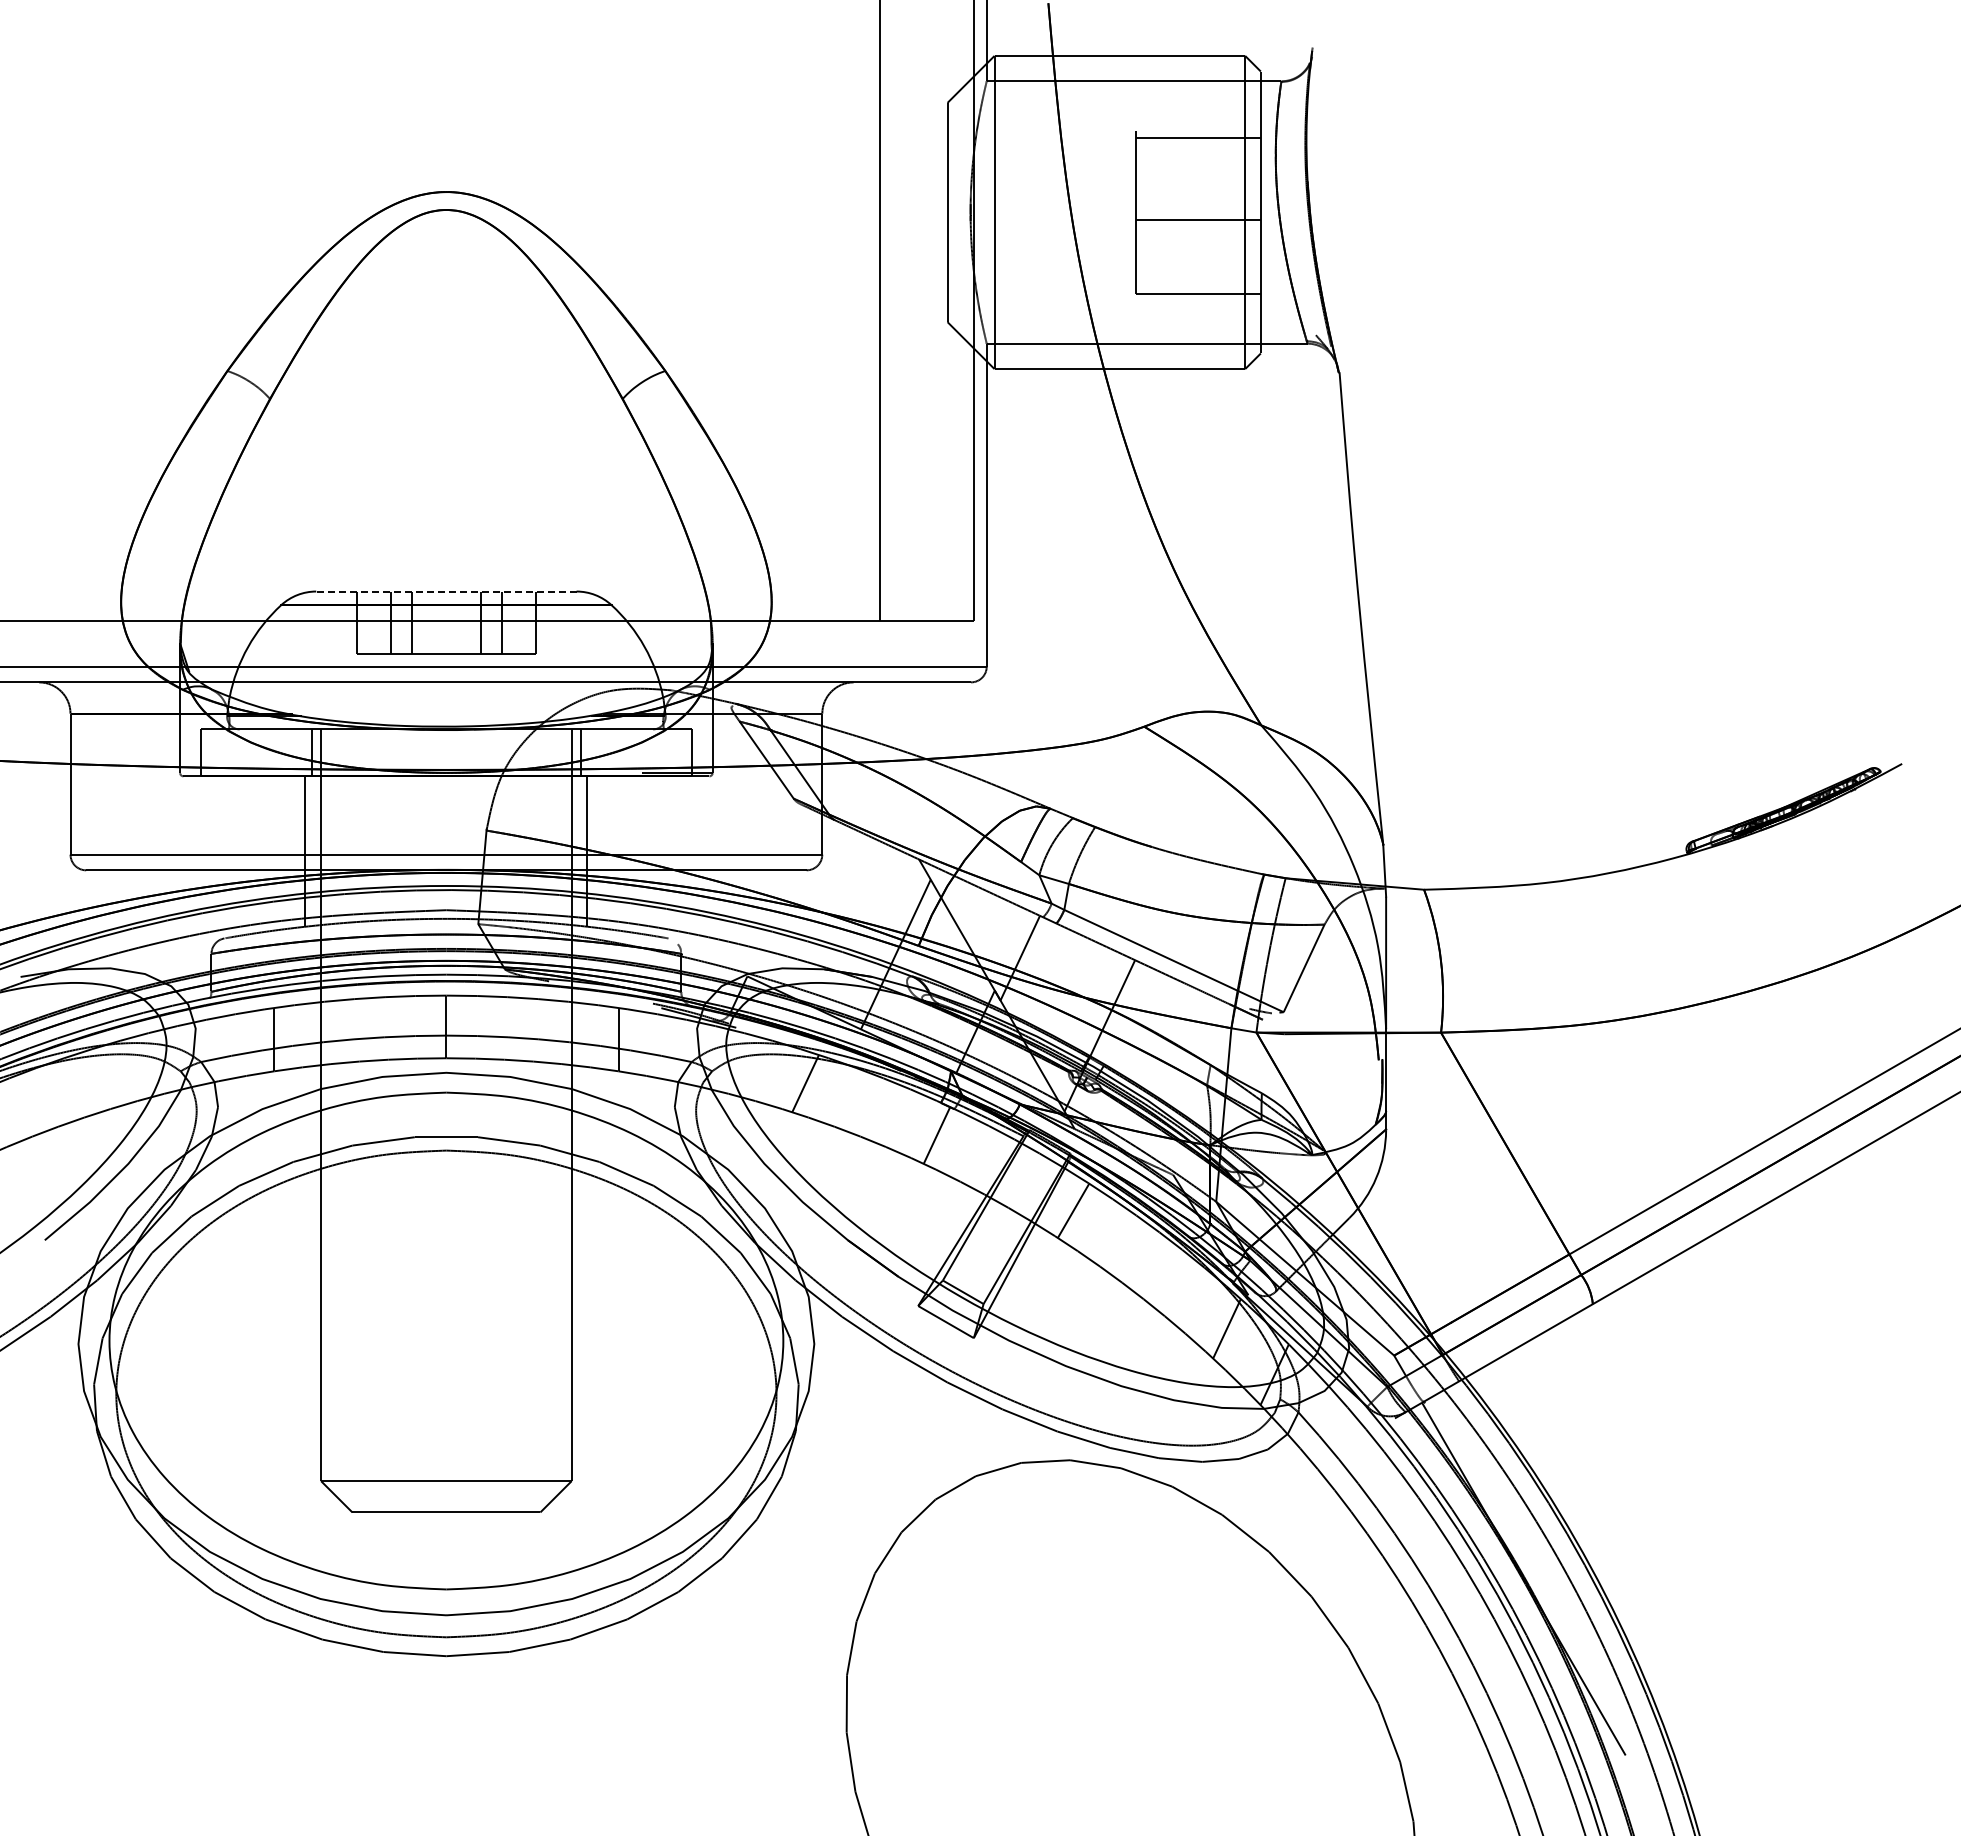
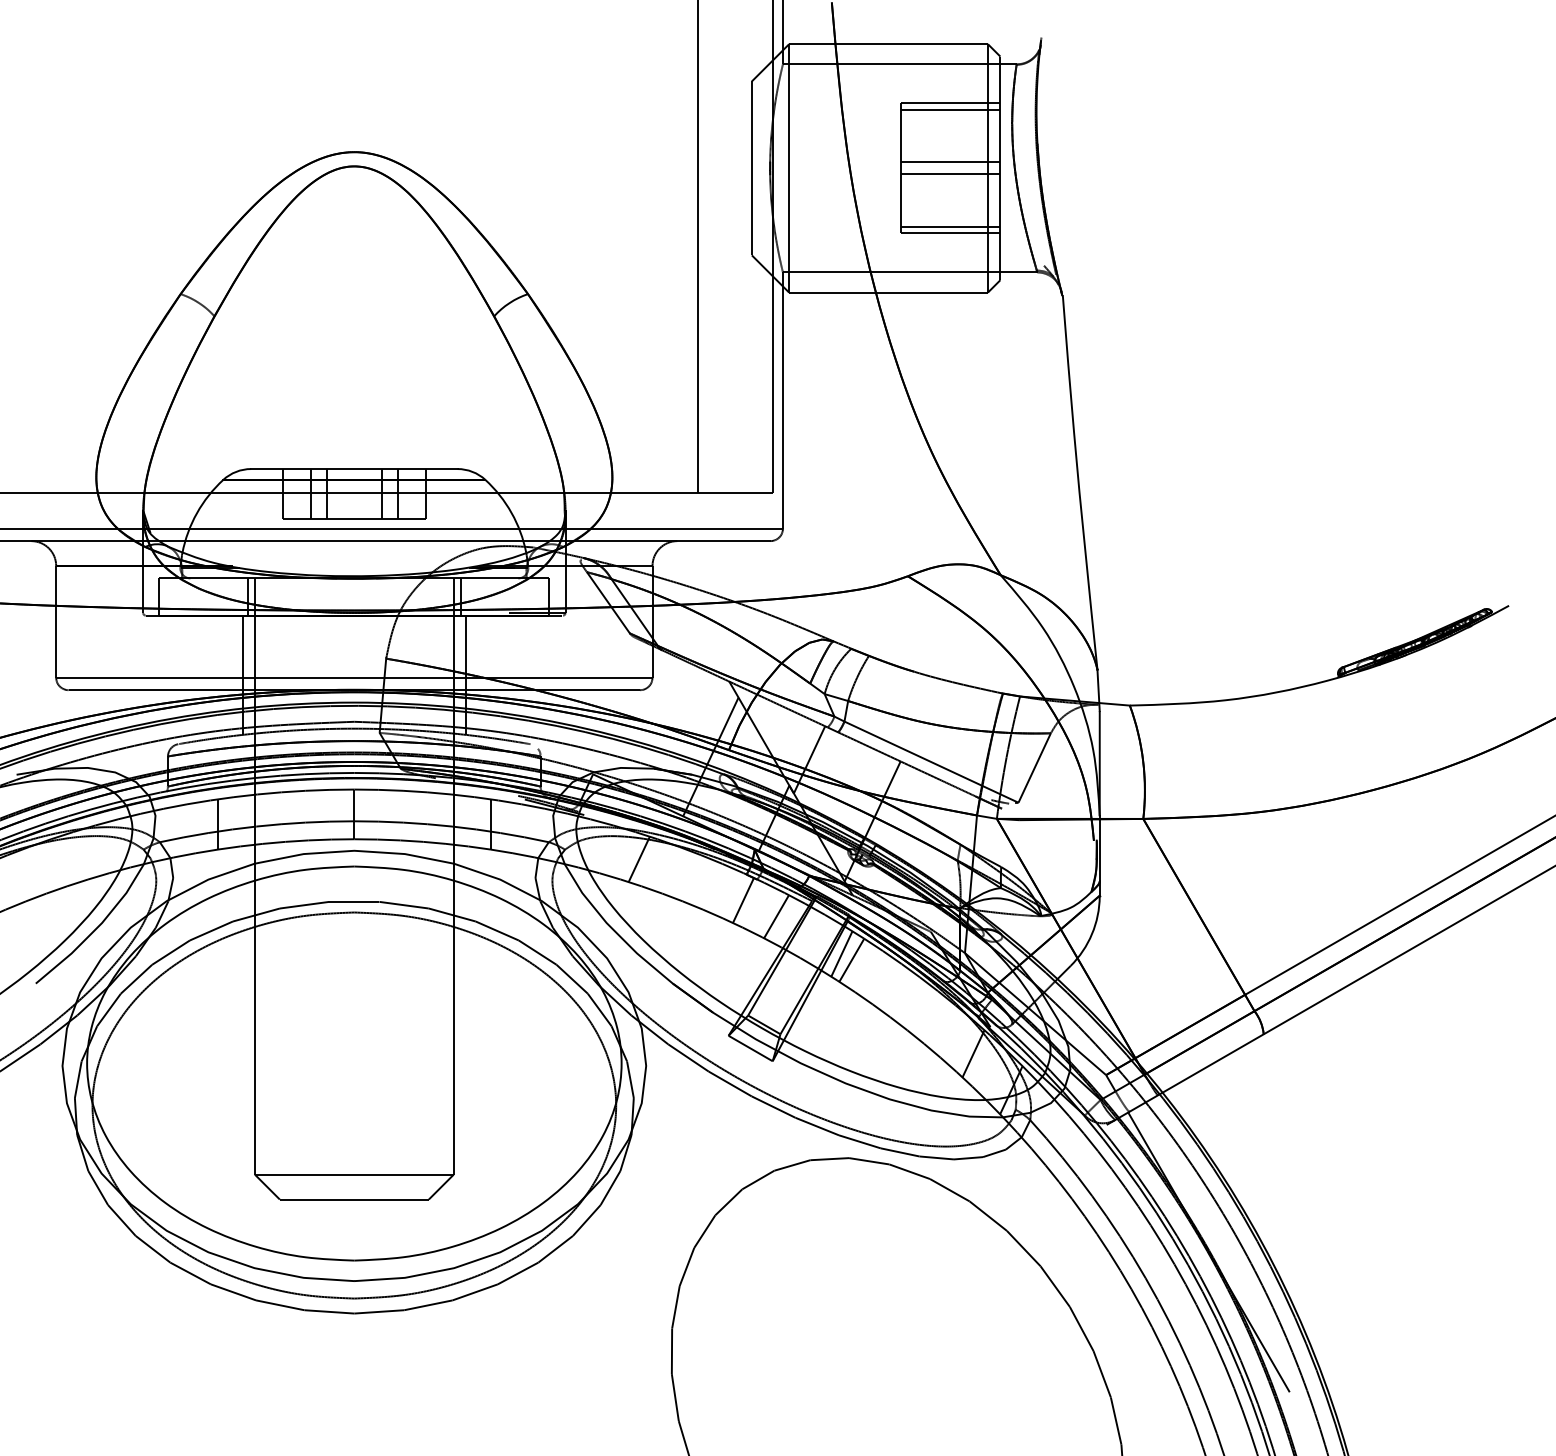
line: (1197, 130) -> (950, 103), added
line: (1197, 204) -> (950, 162), added
line: (1197, 286) -> (950, 227), added
line: (445, 591) -> (353, 469), dashed -> solid
line: (978, 1155) -> (776, 916), added
line: (1060, 1202) -> (841, 953), added

